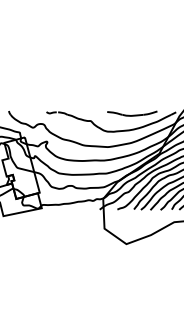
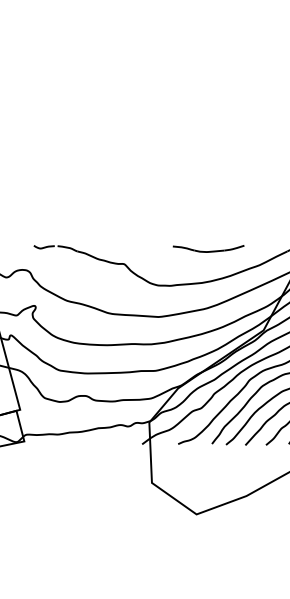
part: (132, 113) -> (208, 248), size x0.7

